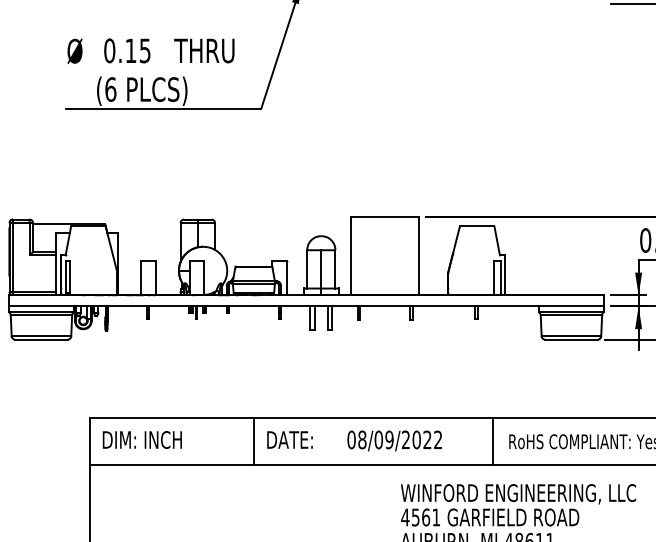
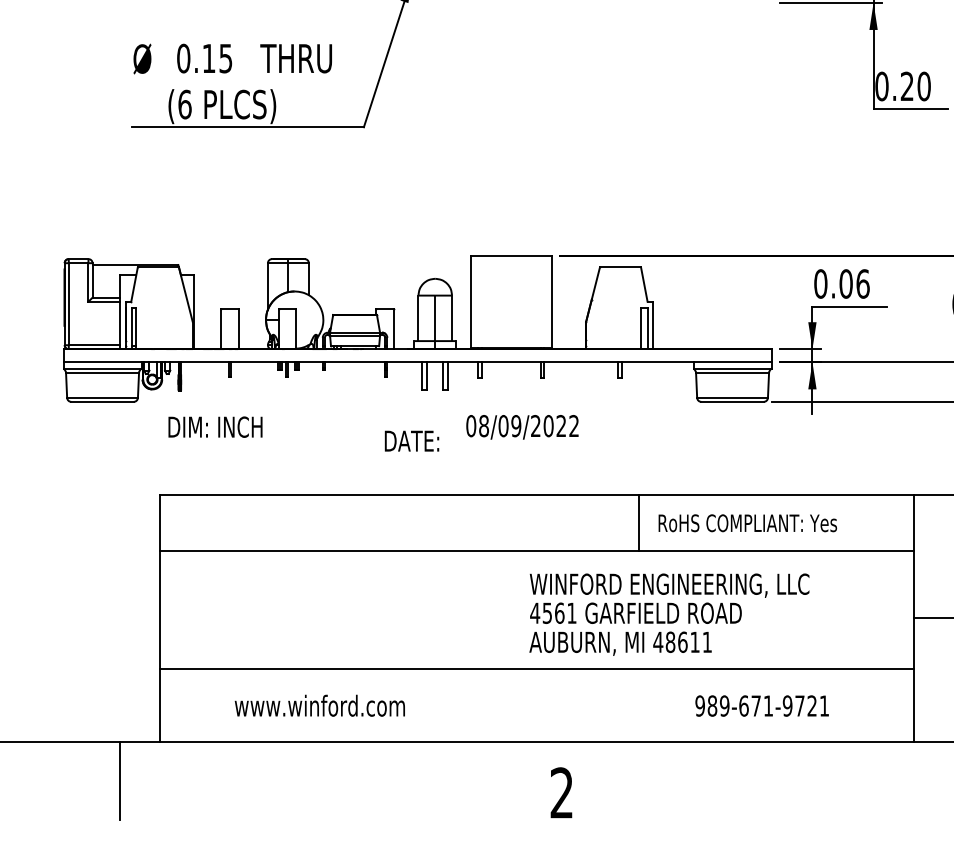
text: (142, 439) -> (215, 426), moved
text: (289, 439) -> (411, 440), moved
line: (253, 441) -> (354, 522), removed
text: (394, 441) -> (522, 427), moved

